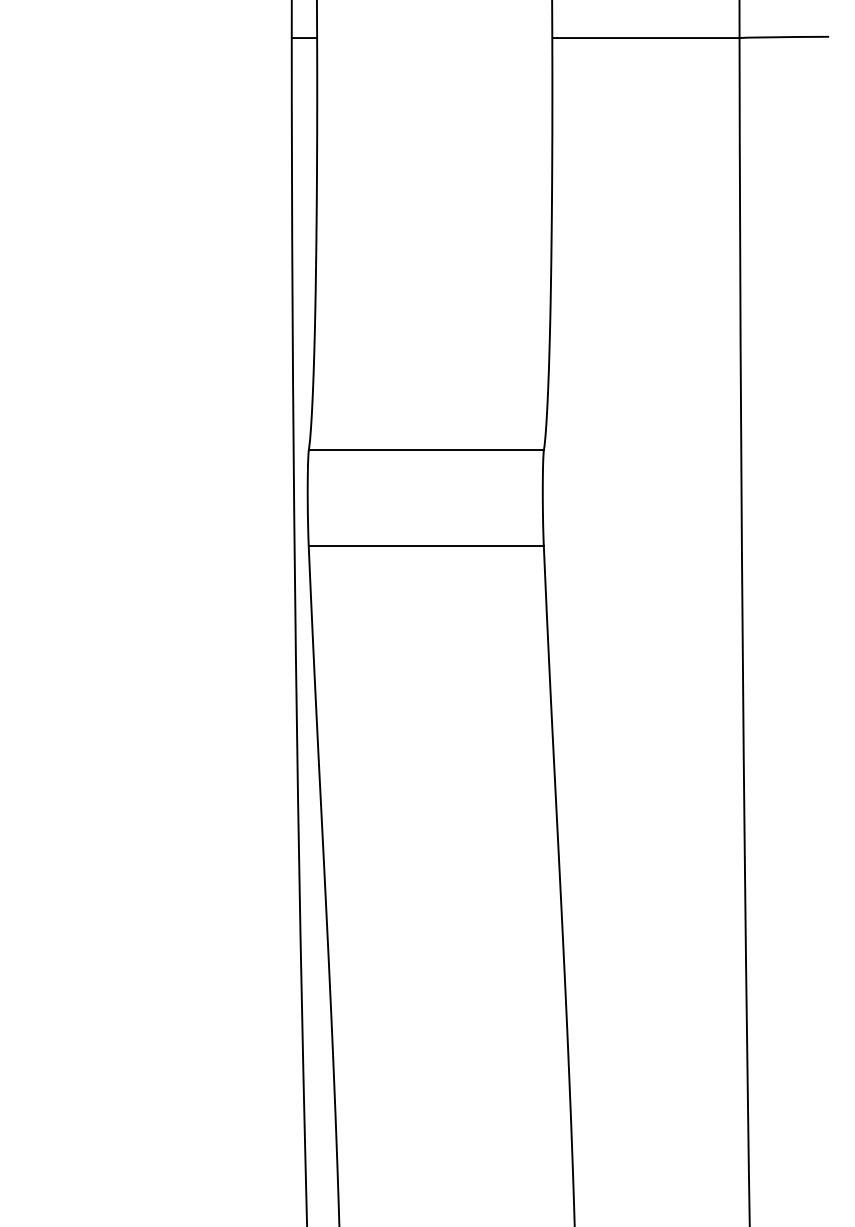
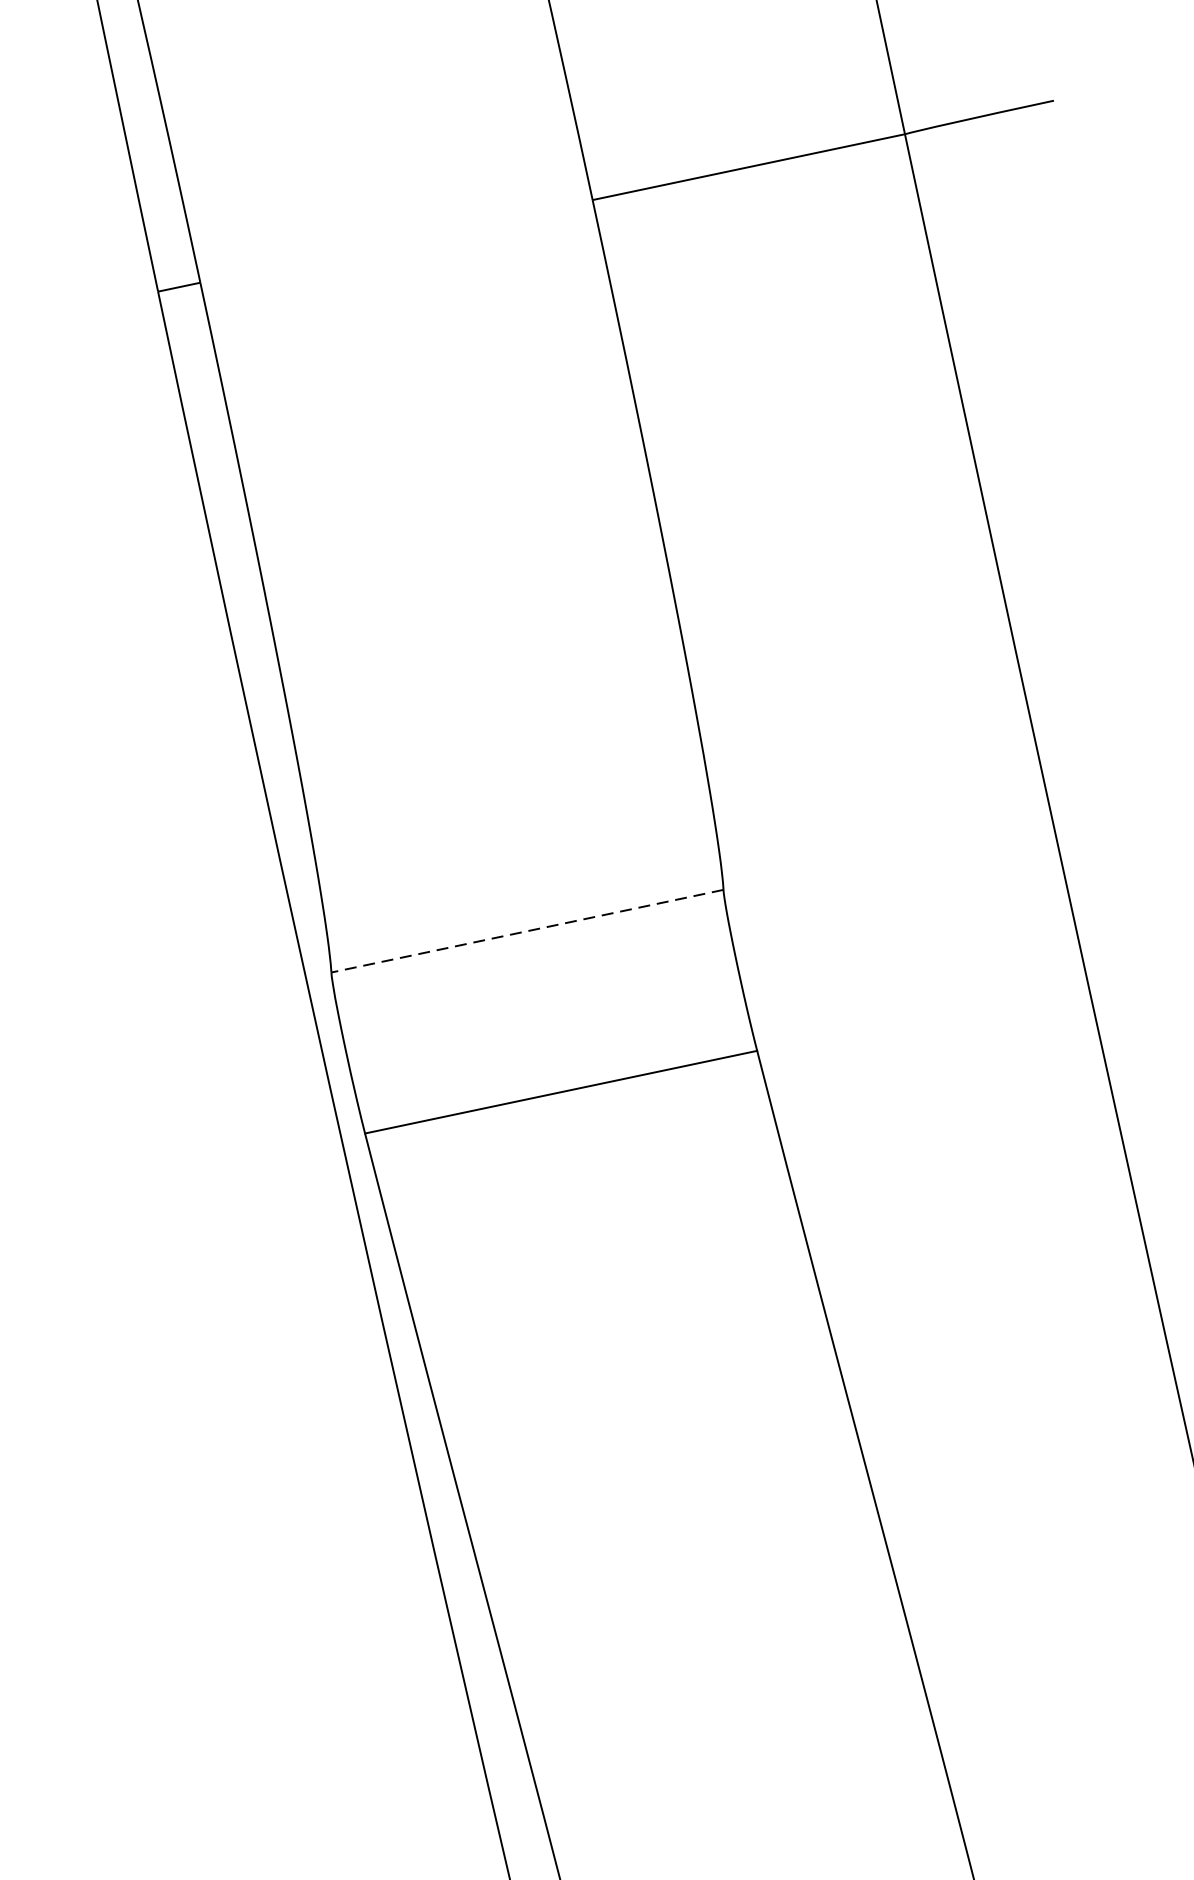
line: (426, 449) -> (527, 930), solid -> dashed

